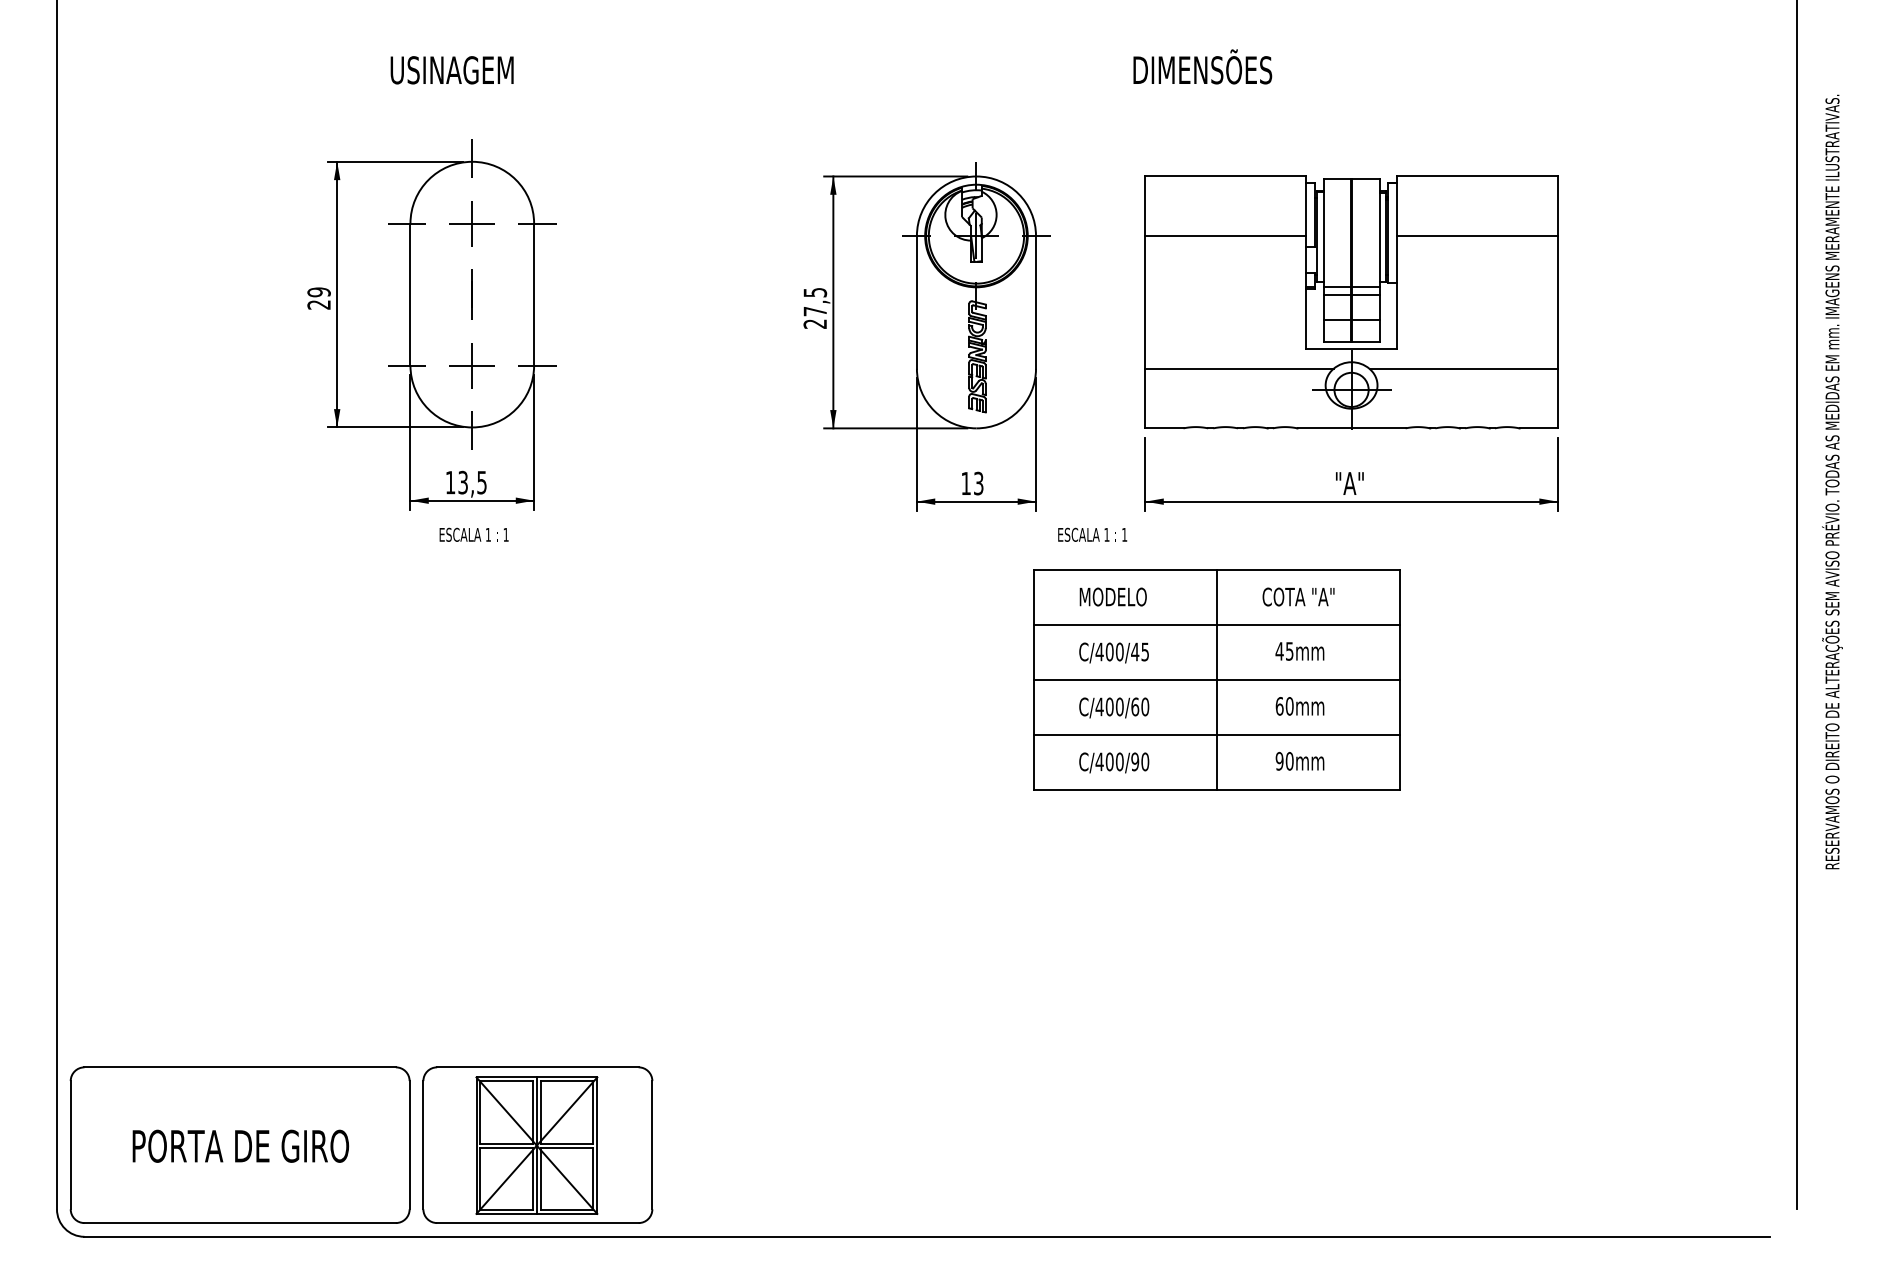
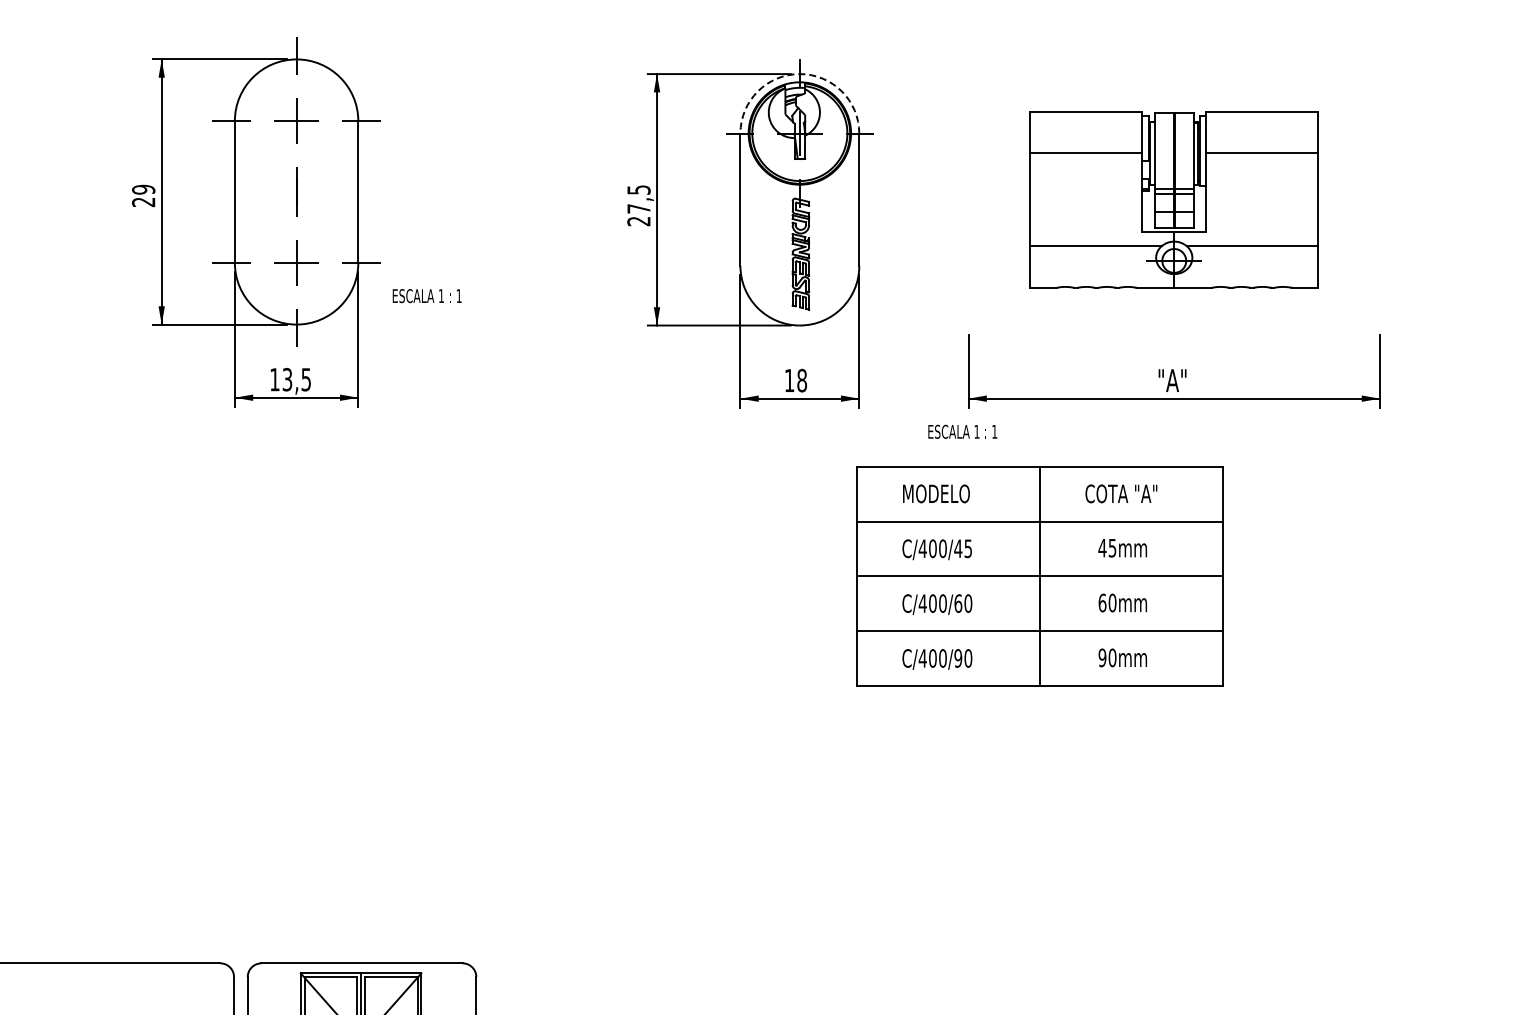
arc: (976, 176) -> (799, 74), solid -> dashed
part: (1351, 302) -> (1174, 199), size x0.7
text: (978, 483) -> (801, 380), 13 -> 18
text: (473, 534) -> (426, 295), moved
text: (1092, 534) -> (962, 431), moved

